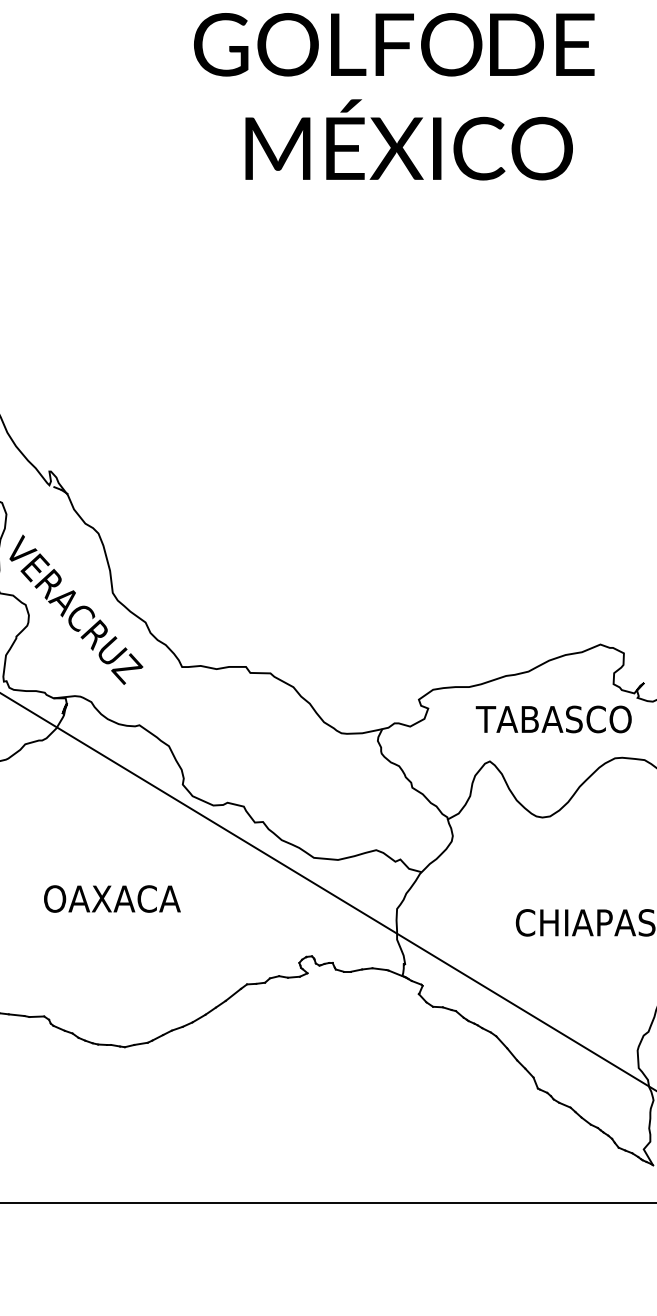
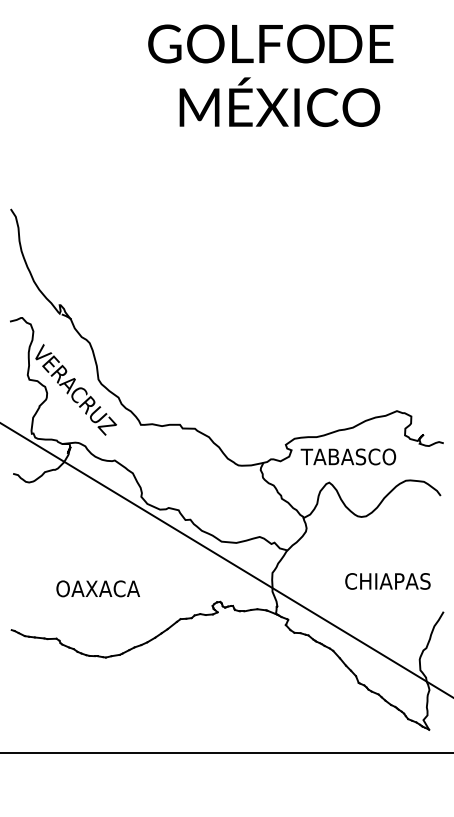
text: (553, 718) -> (348, 456), moved
text: (111, 898) -> (97, 588), moved

